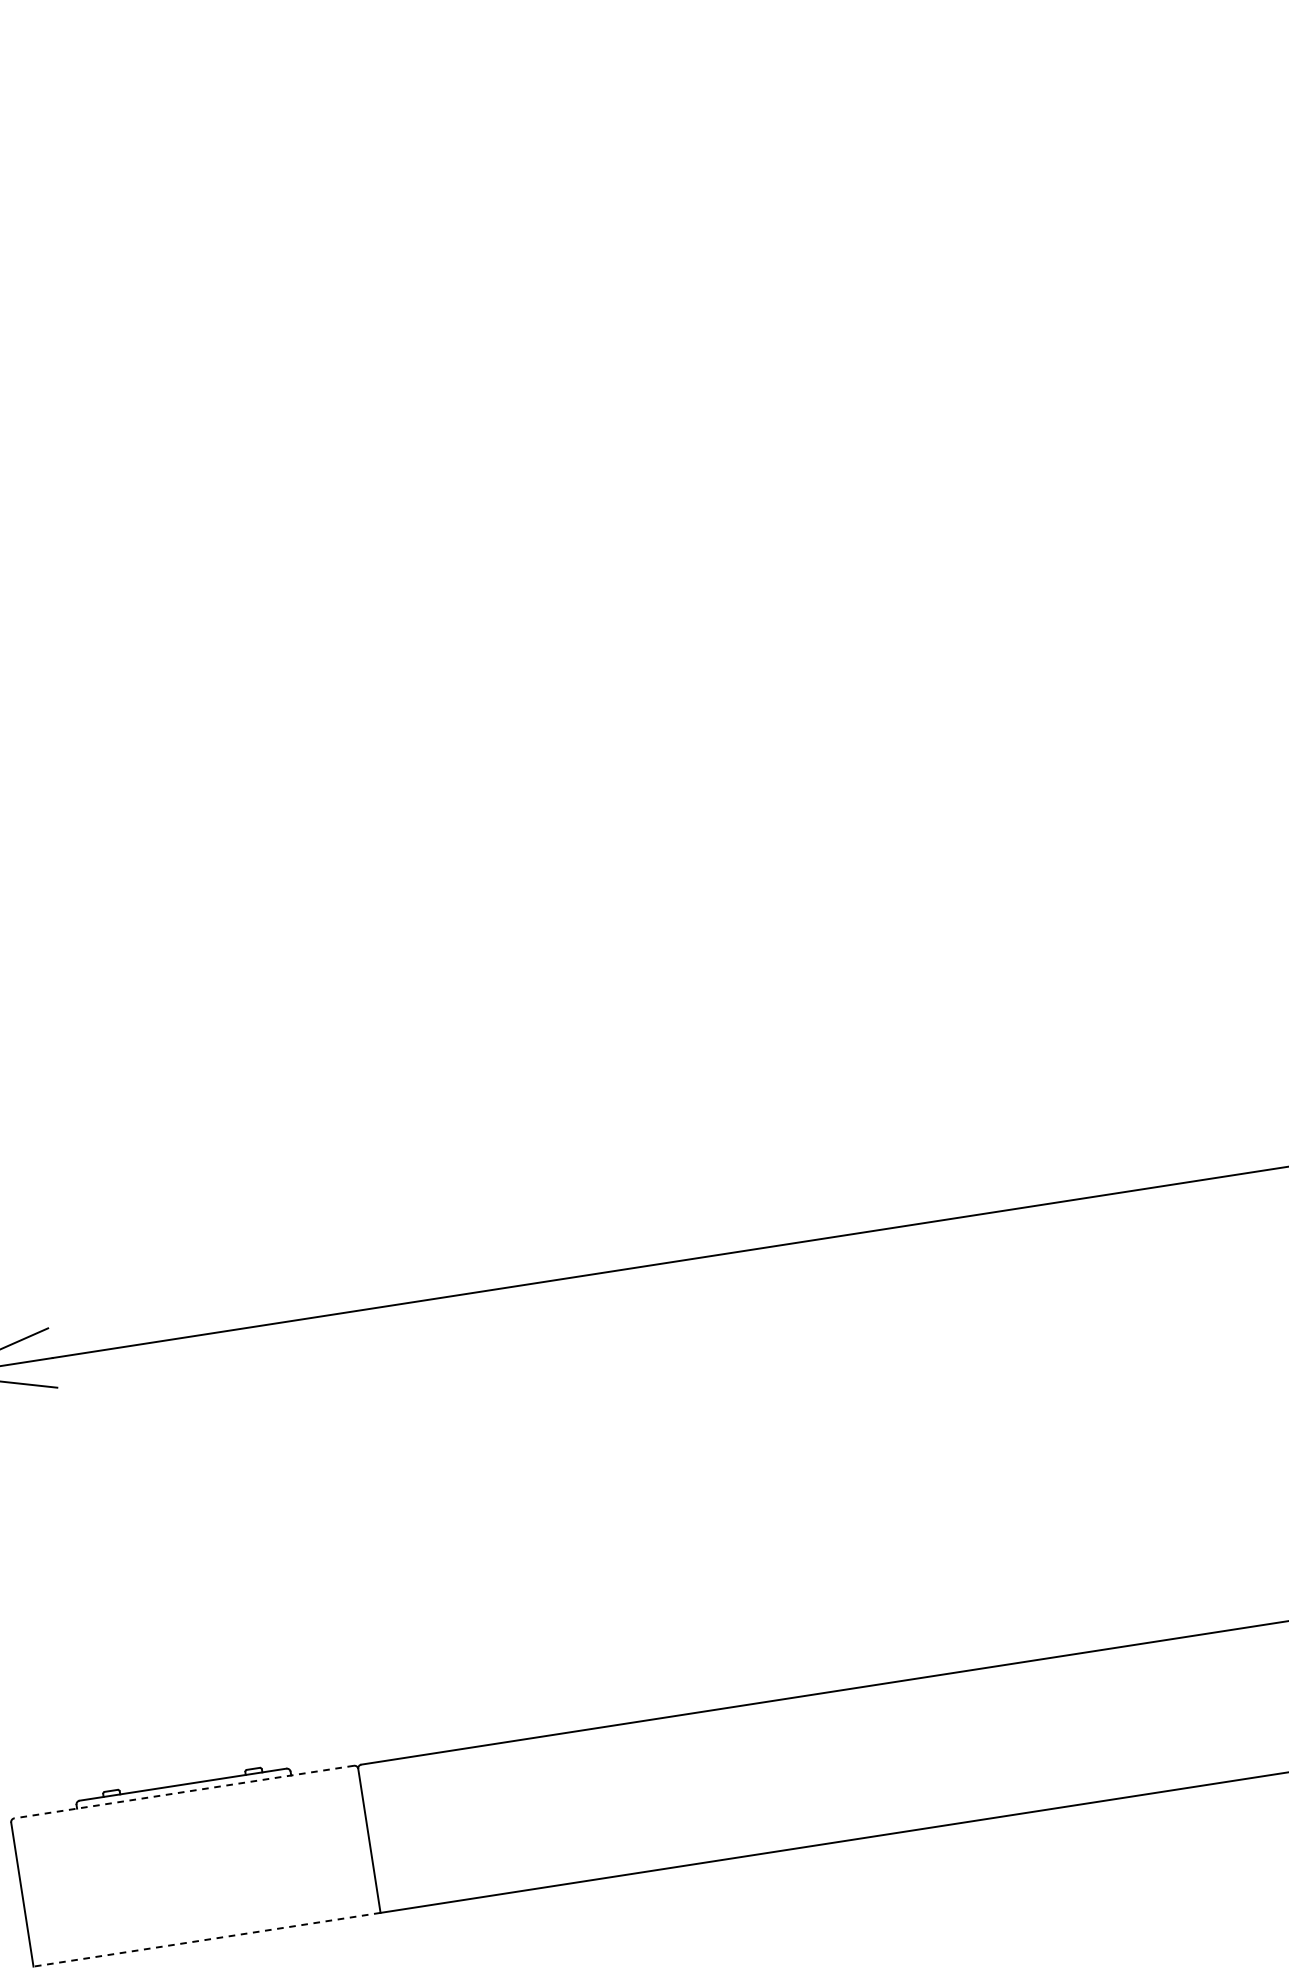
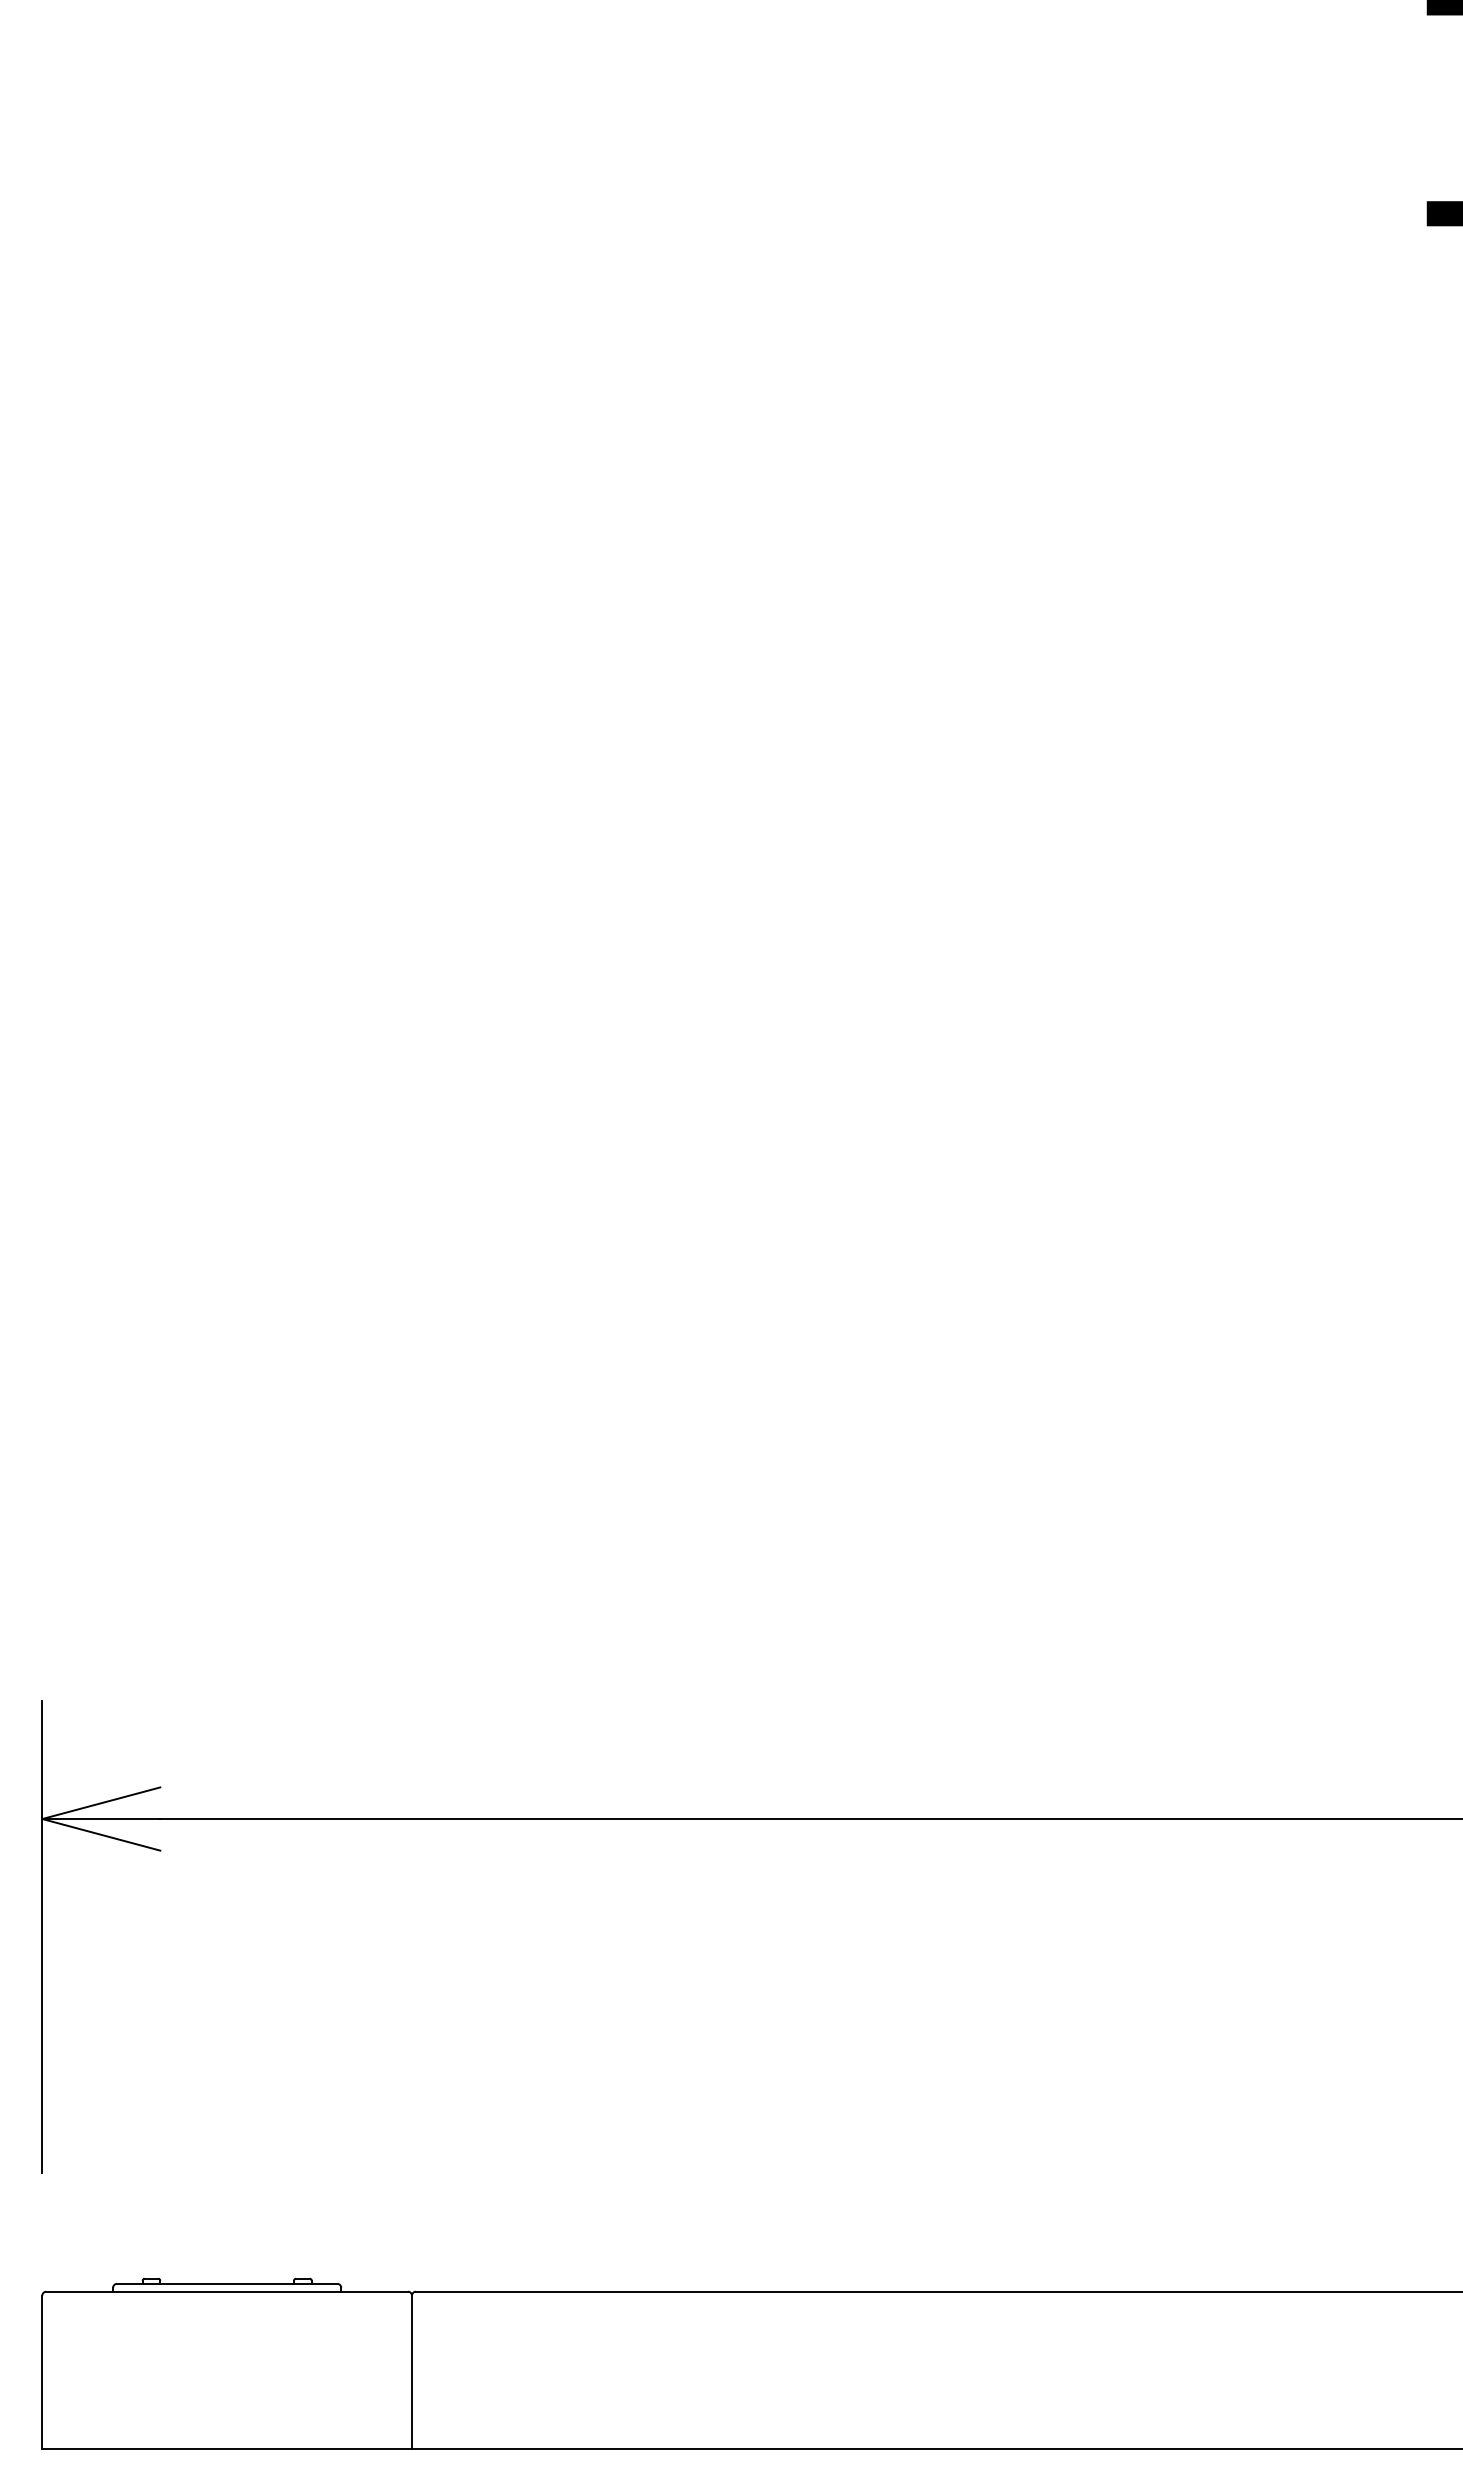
line: (184, 1791) -> (227, 2291), dashed -> solid
line: (207, 1940) -> (227, 2449), dashed -> solid

